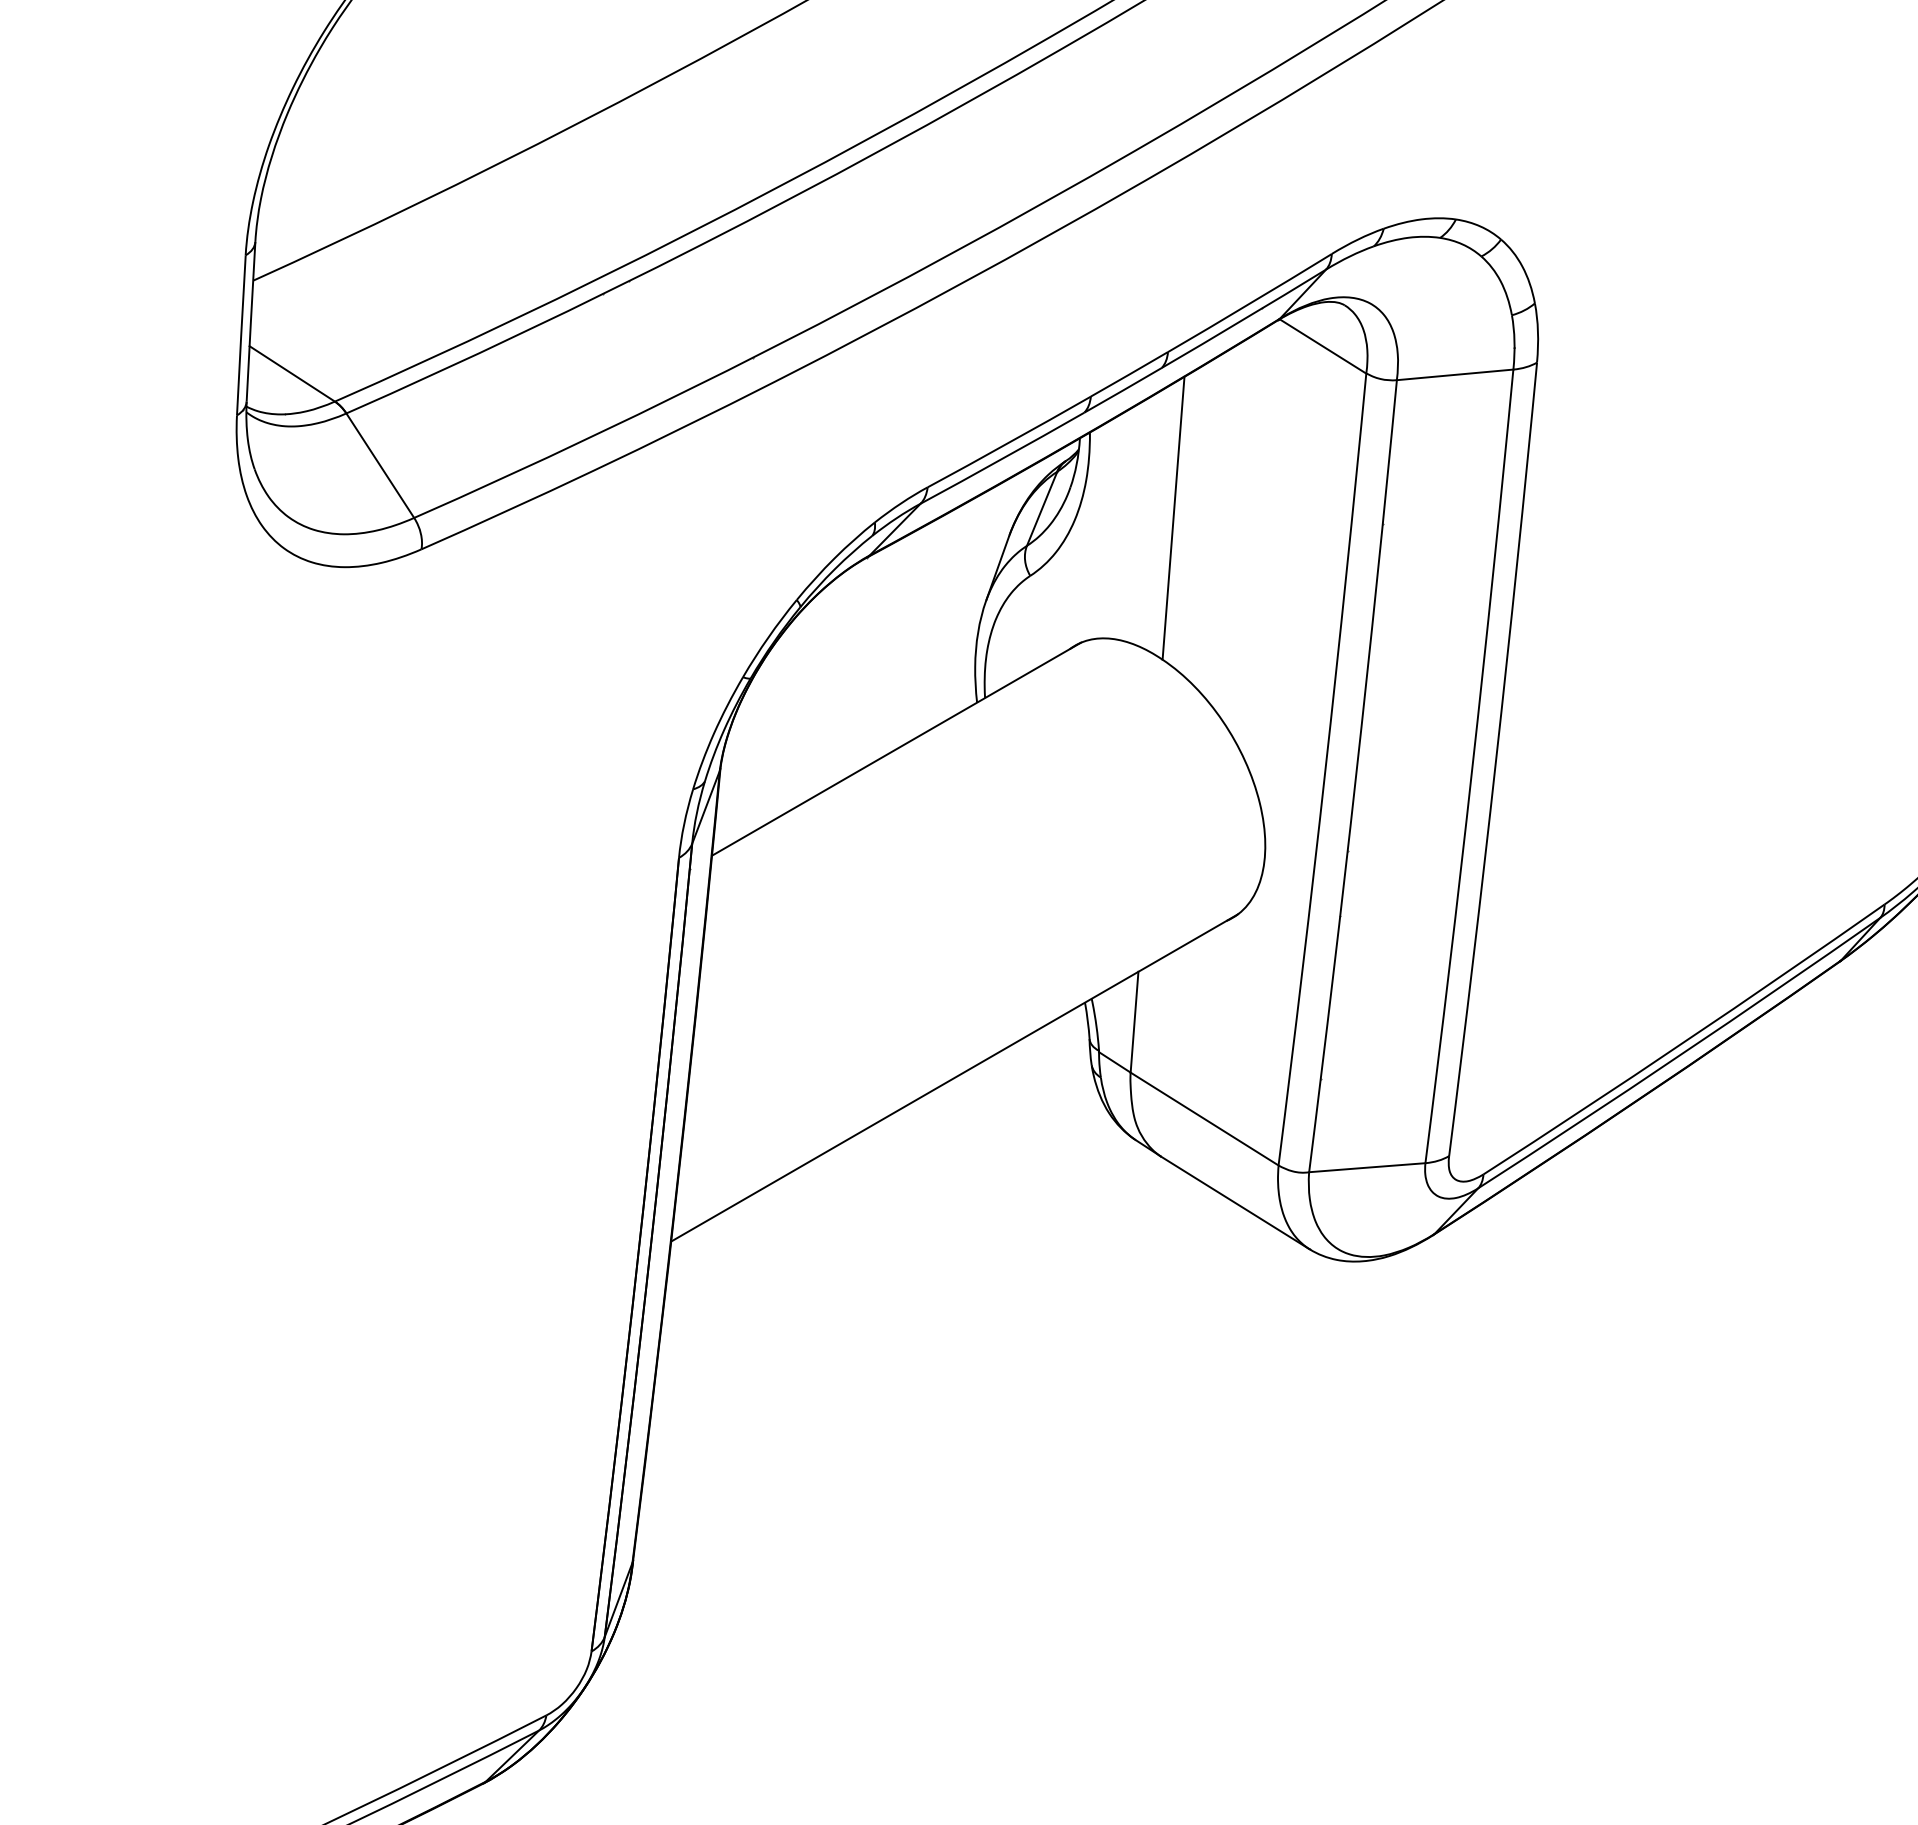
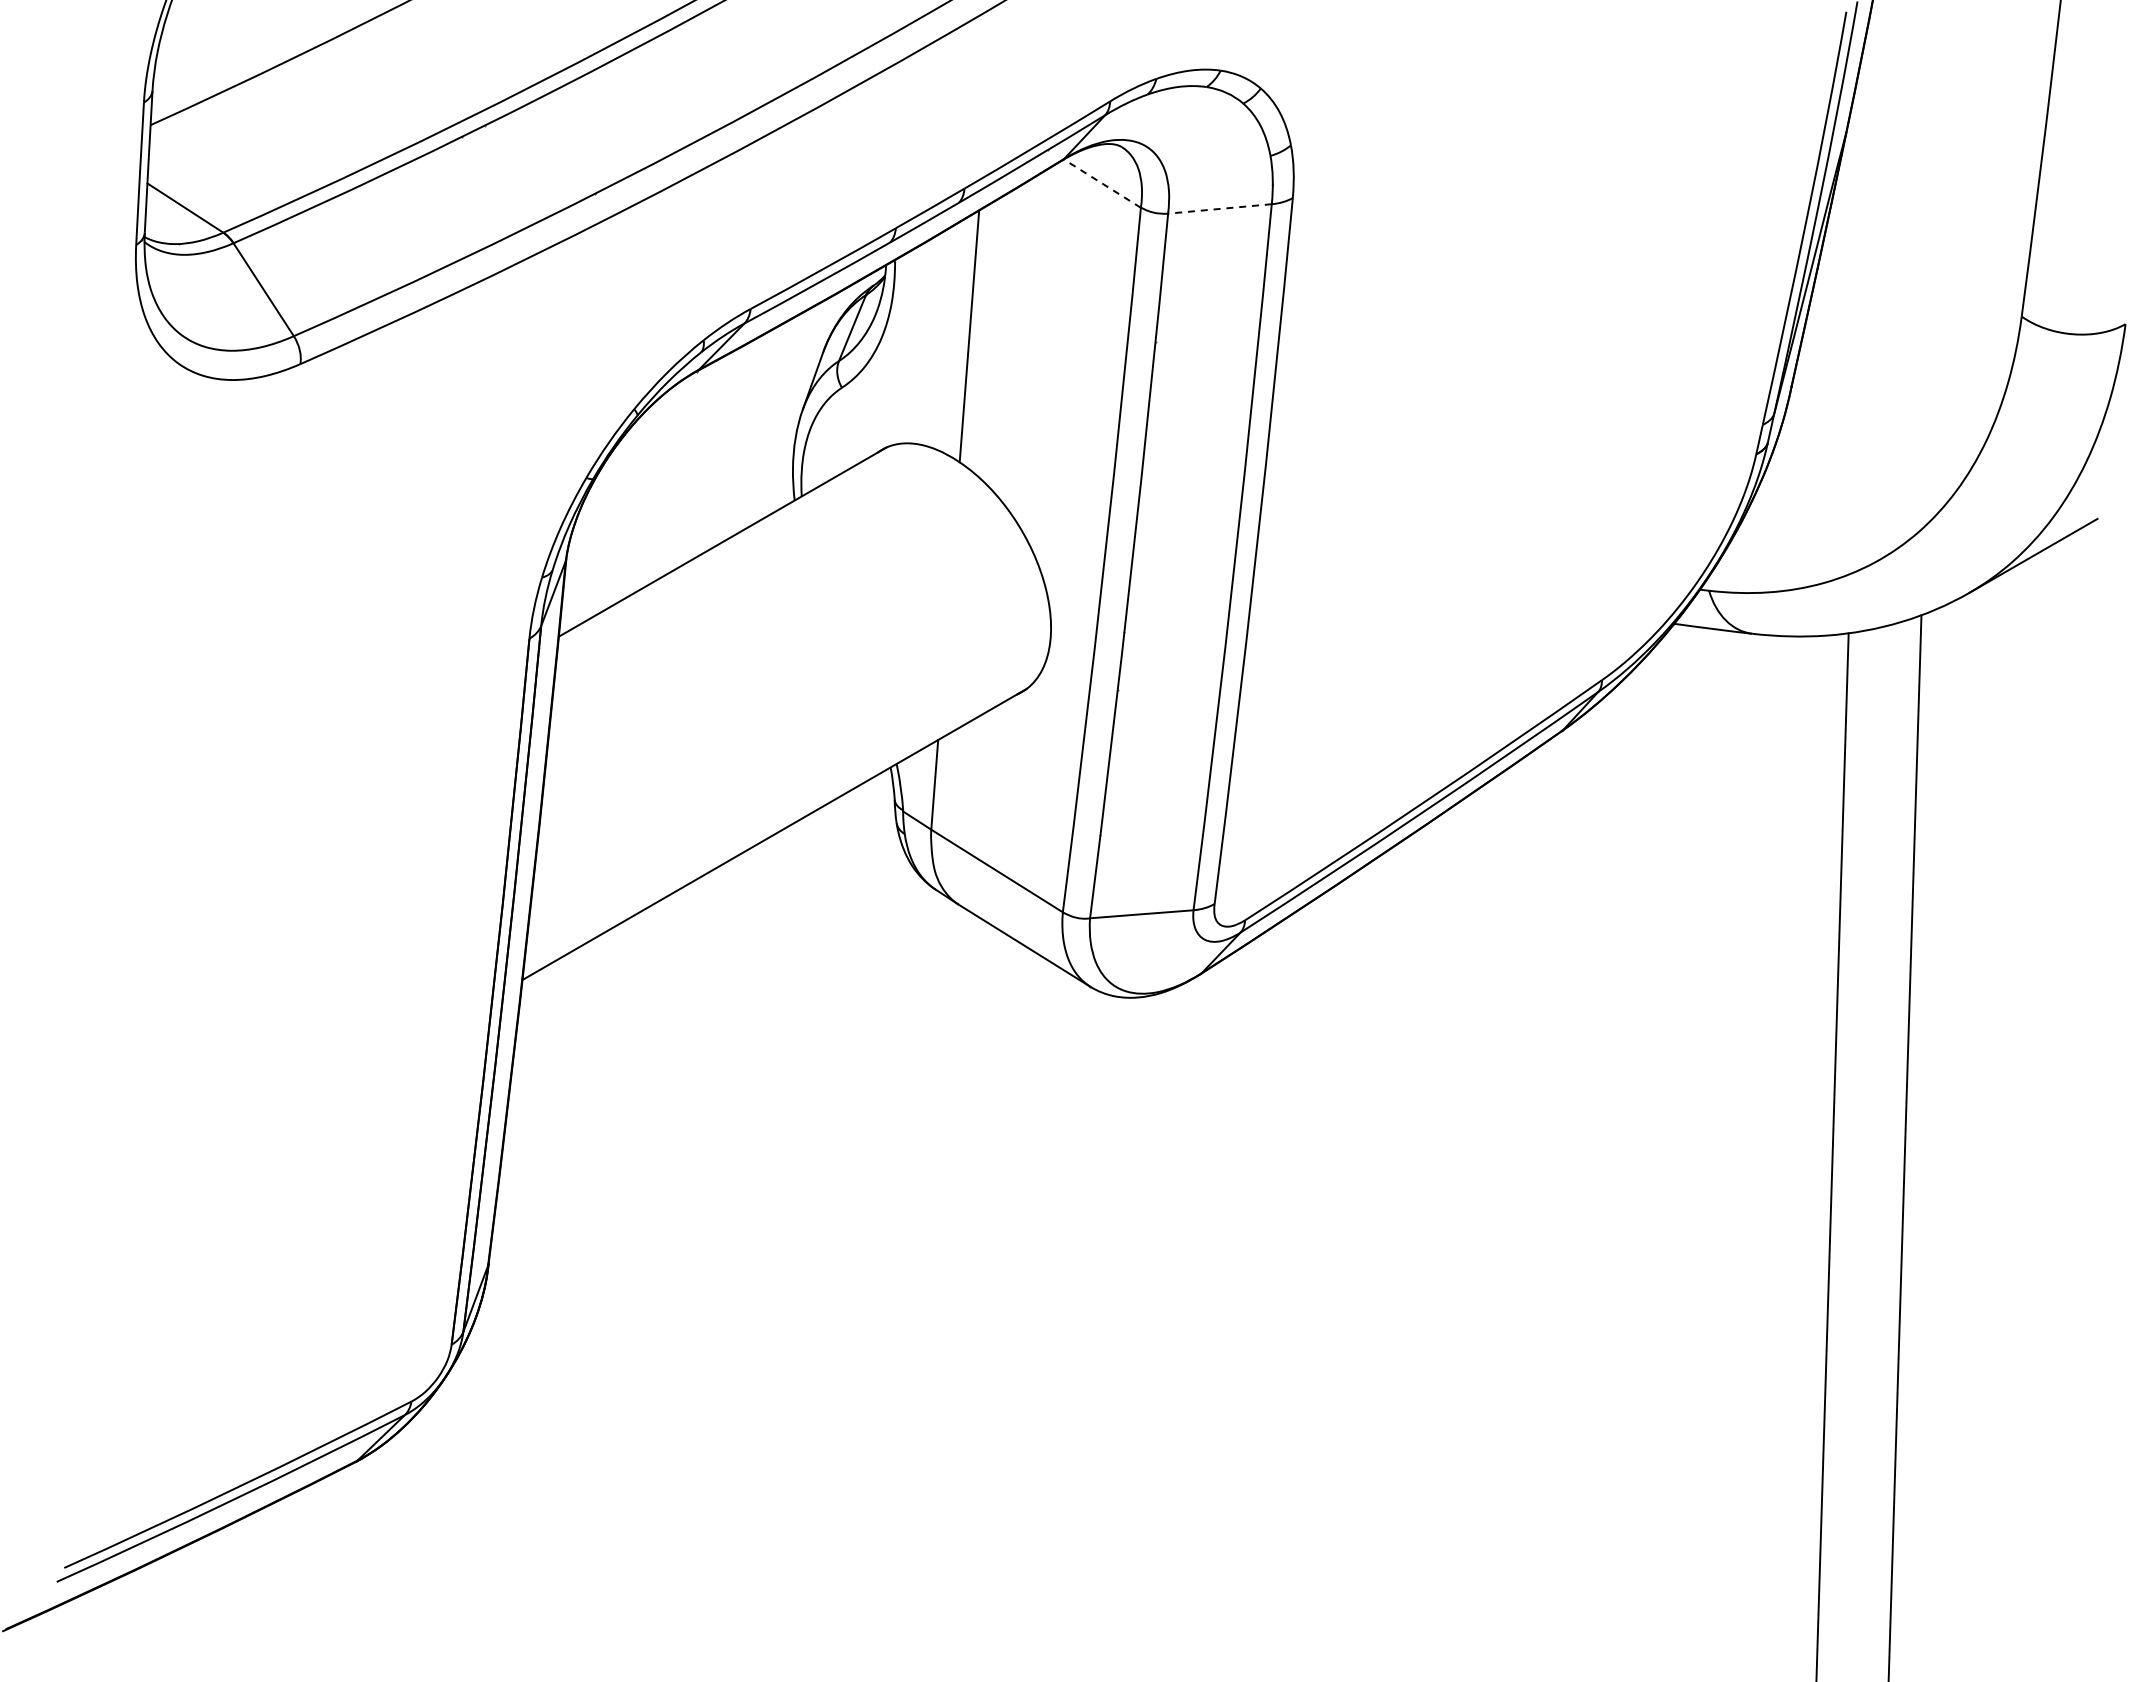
line: (1321, 346) -> (1101, 183), solid -> dashed
line: (1454, 374) -> (1219, 208), solid -> dashed

